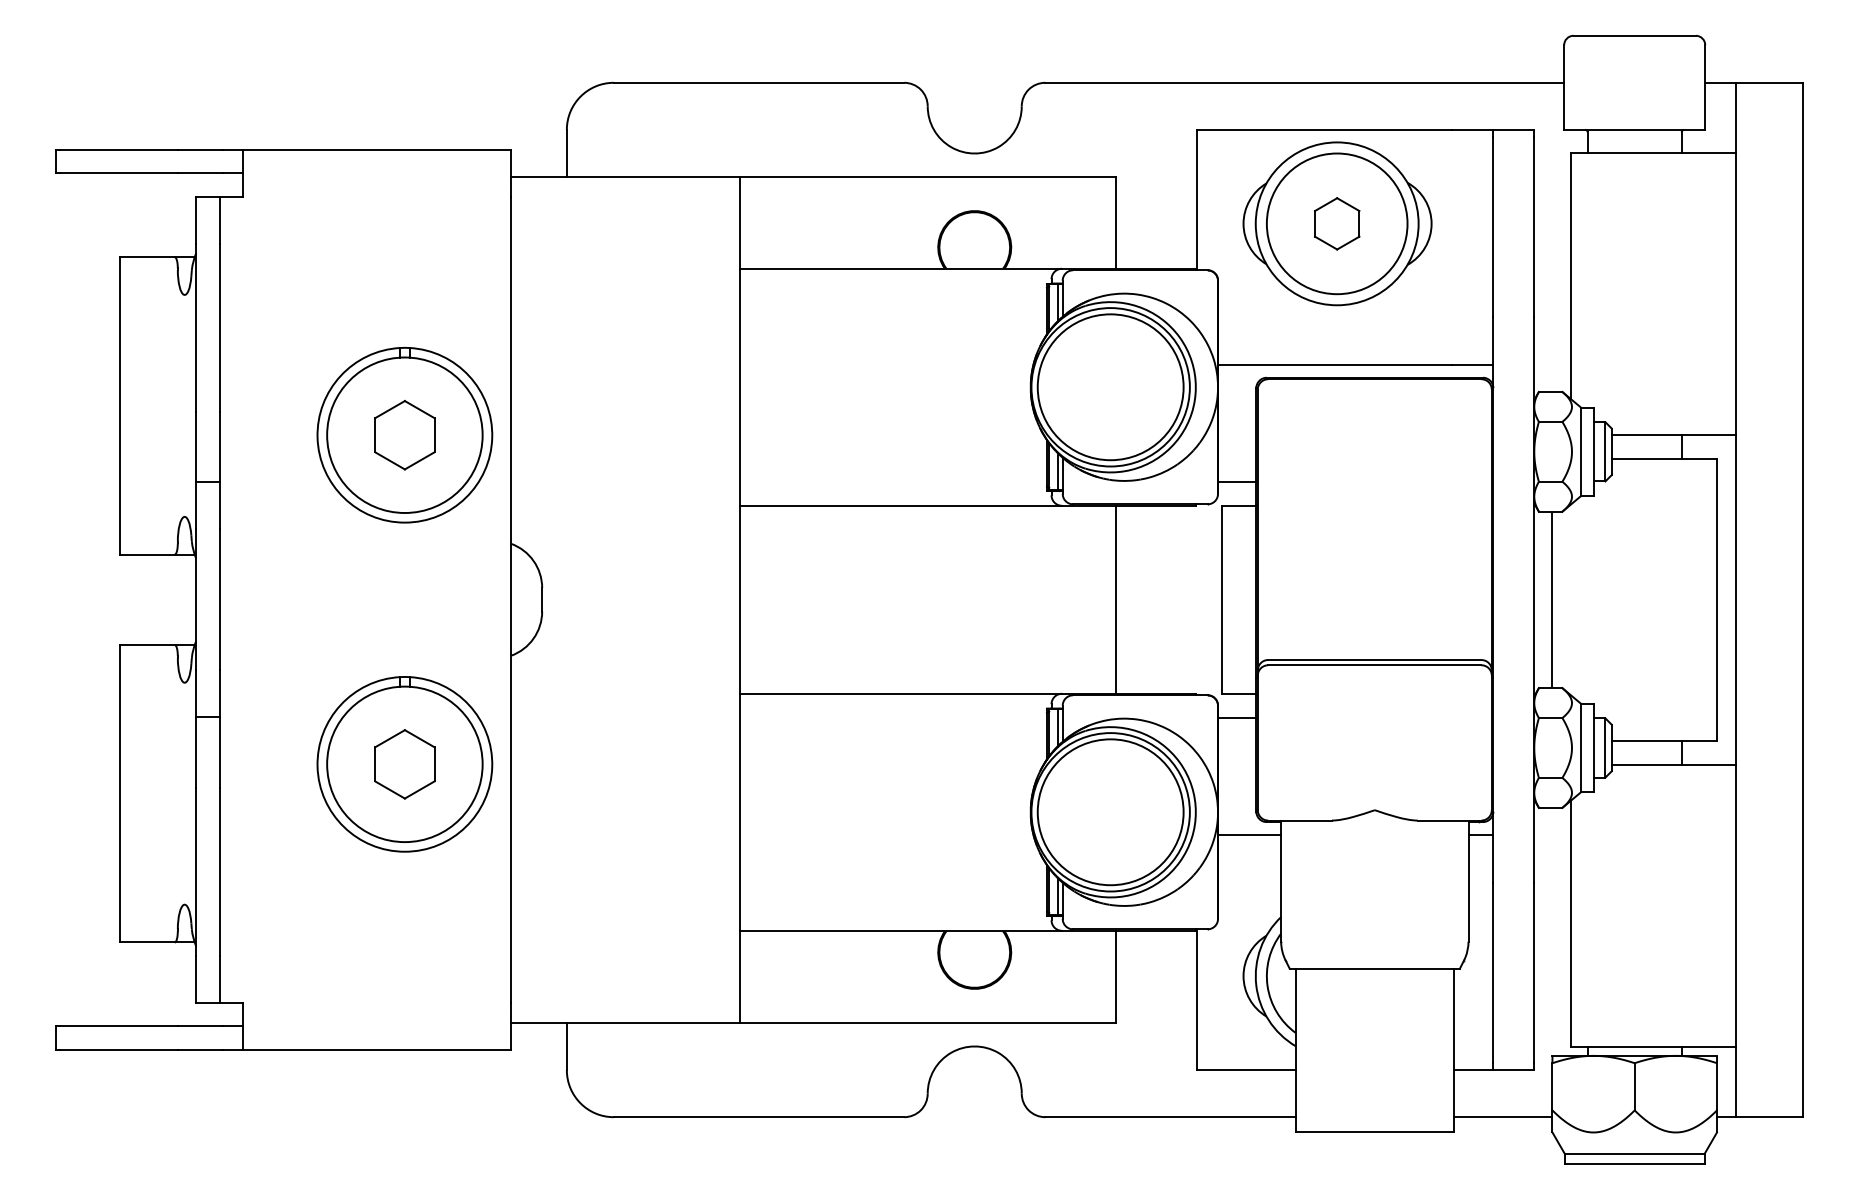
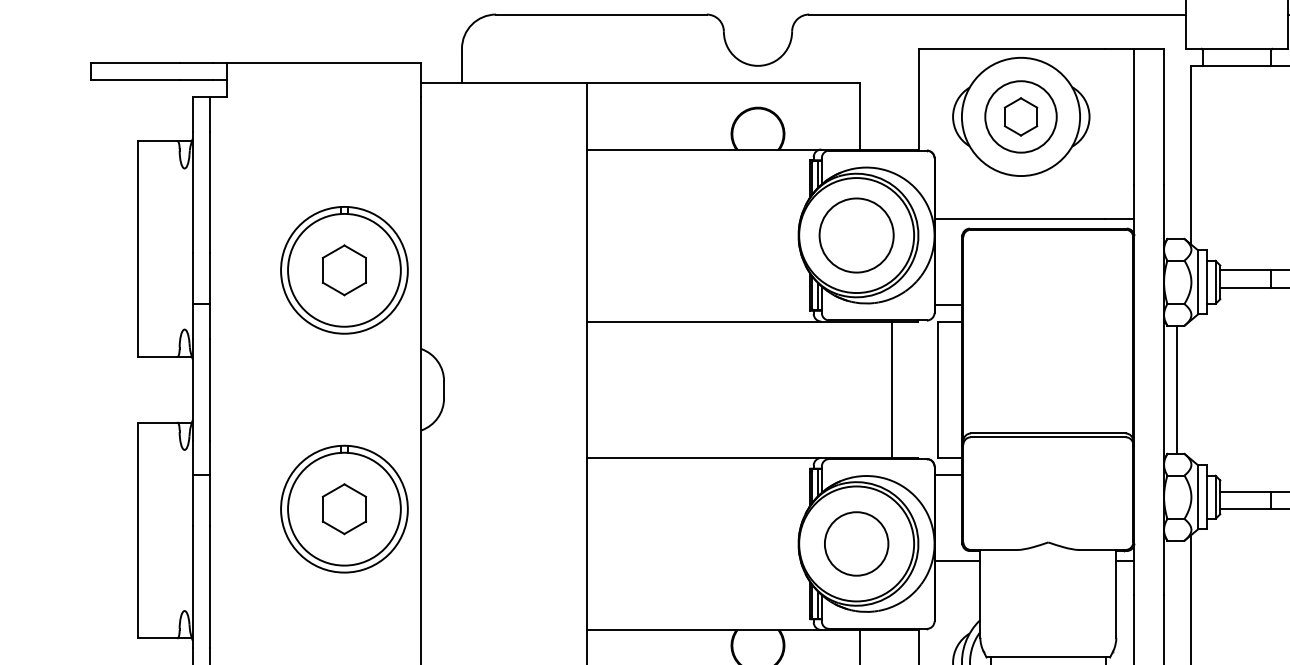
circle: (1336, 223) -> (1020, 116), size x0.7
circle: (1110, 387) -> (856, 235), size x0.7
line: (1115, 599) -> (892, 389), moved
circle: (1110, 812) -> (856, 544), size x0.6

